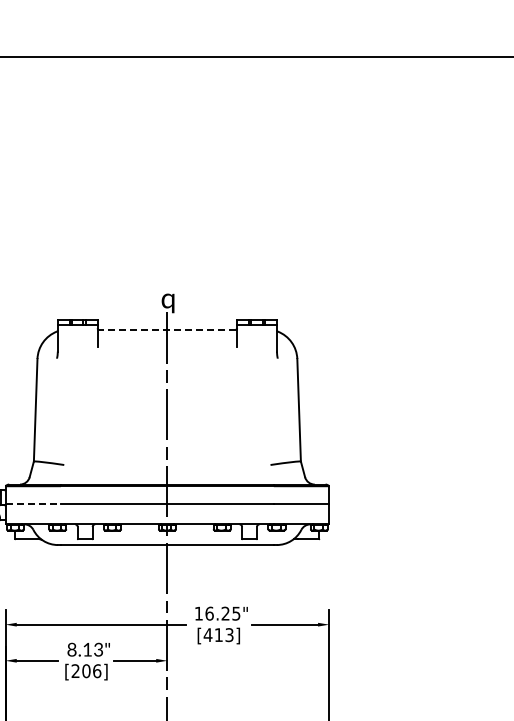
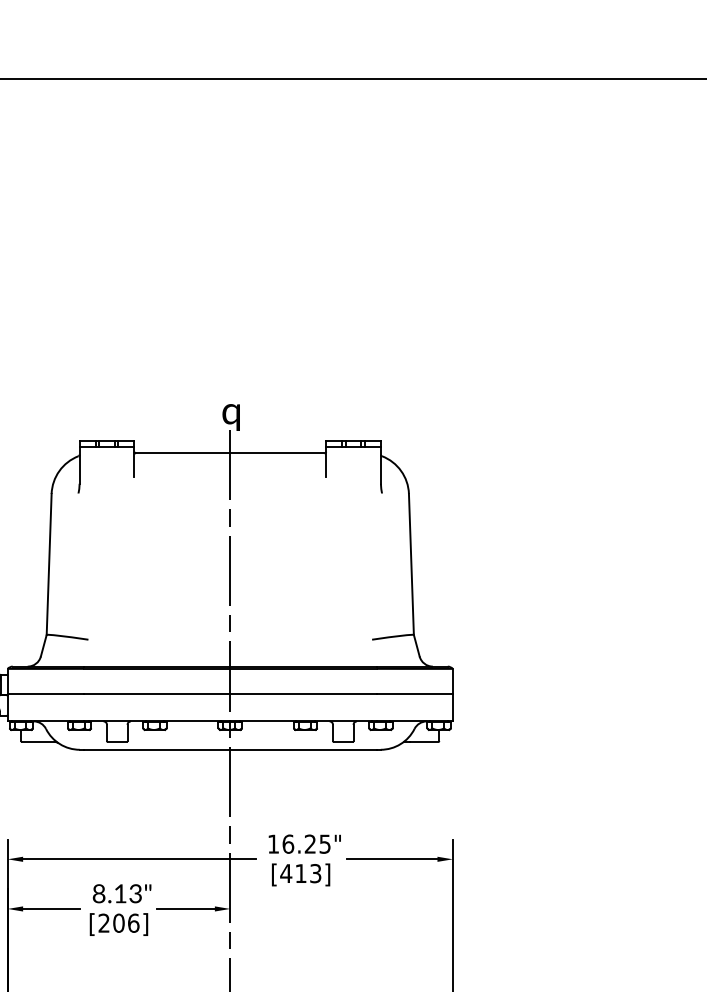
line: (166, 329) -> (229, 453), dashed -> solid
line: (33, 504) -> (46, 694), dashed -> solid

